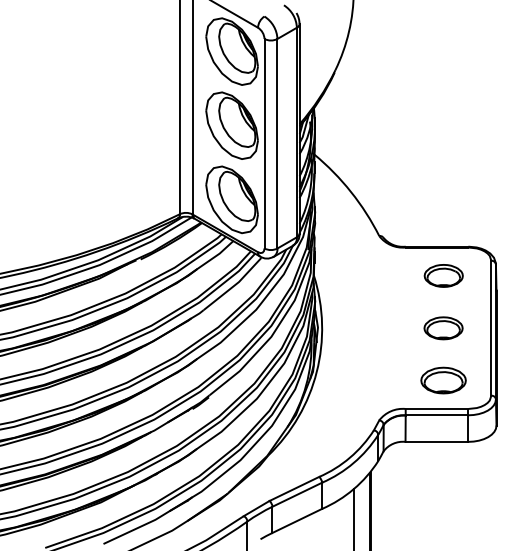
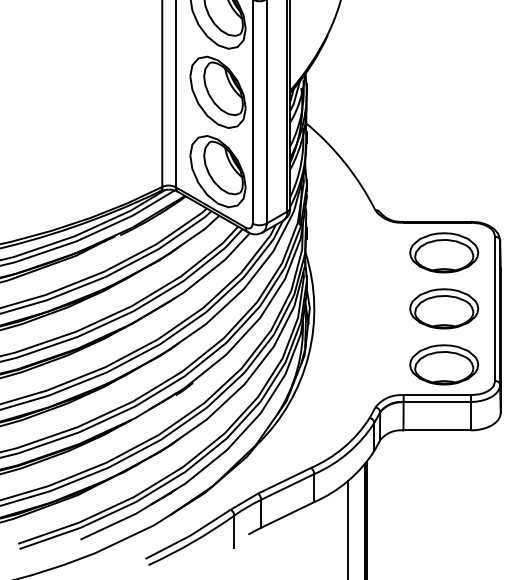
part: (443, 275) -> (444, 252), size x1.67
part: (443, 328) -> (444, 309), size x1.67
part: (443, 380) -> (444, 364), size x1.43

